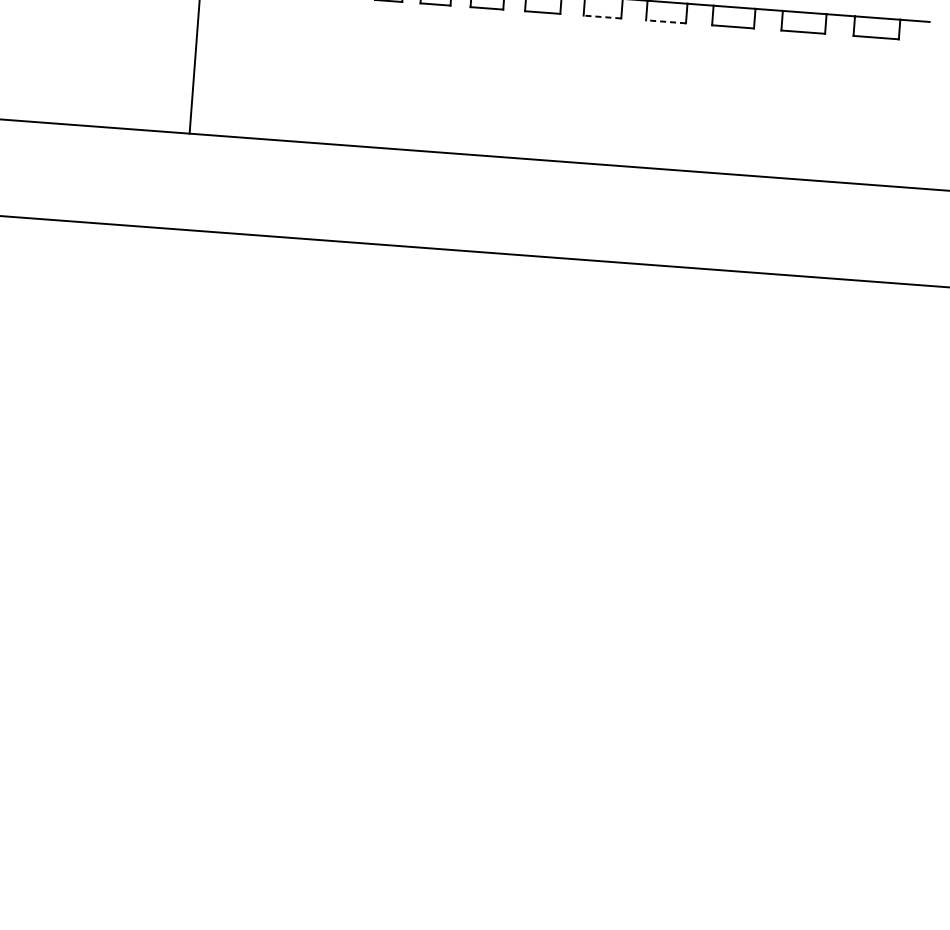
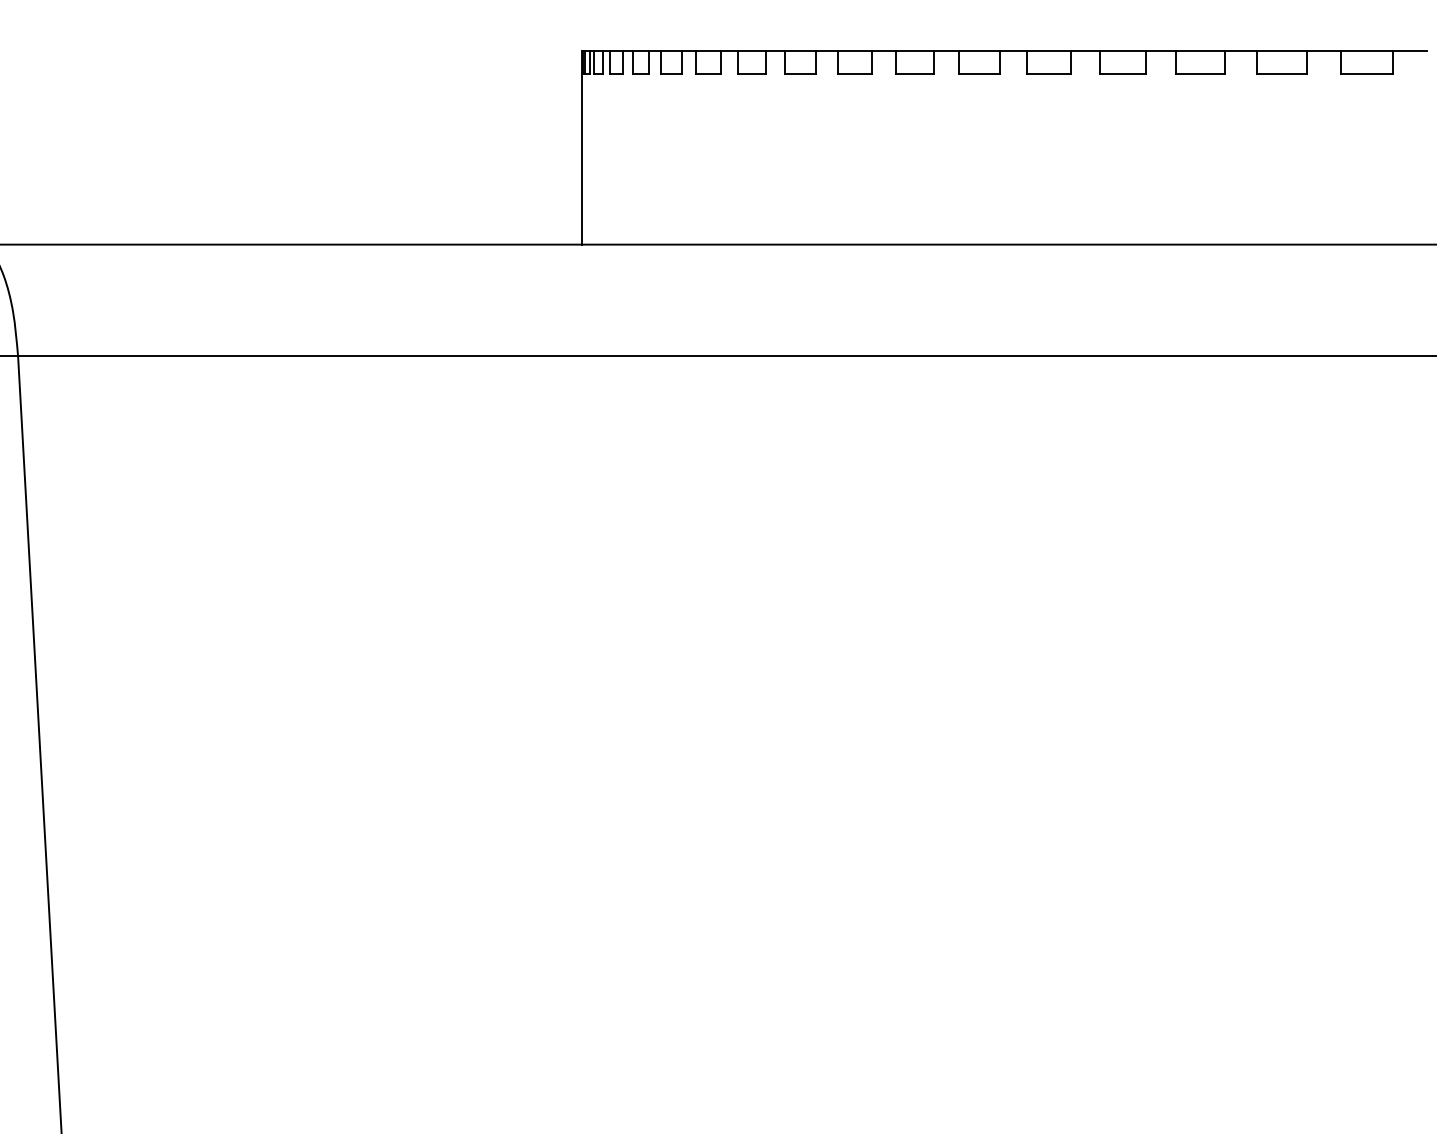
line: (602, 17) -> (1048, 74), dashed -> solid
line: (665, 22) -> (1122, 74), dashed -> solid

